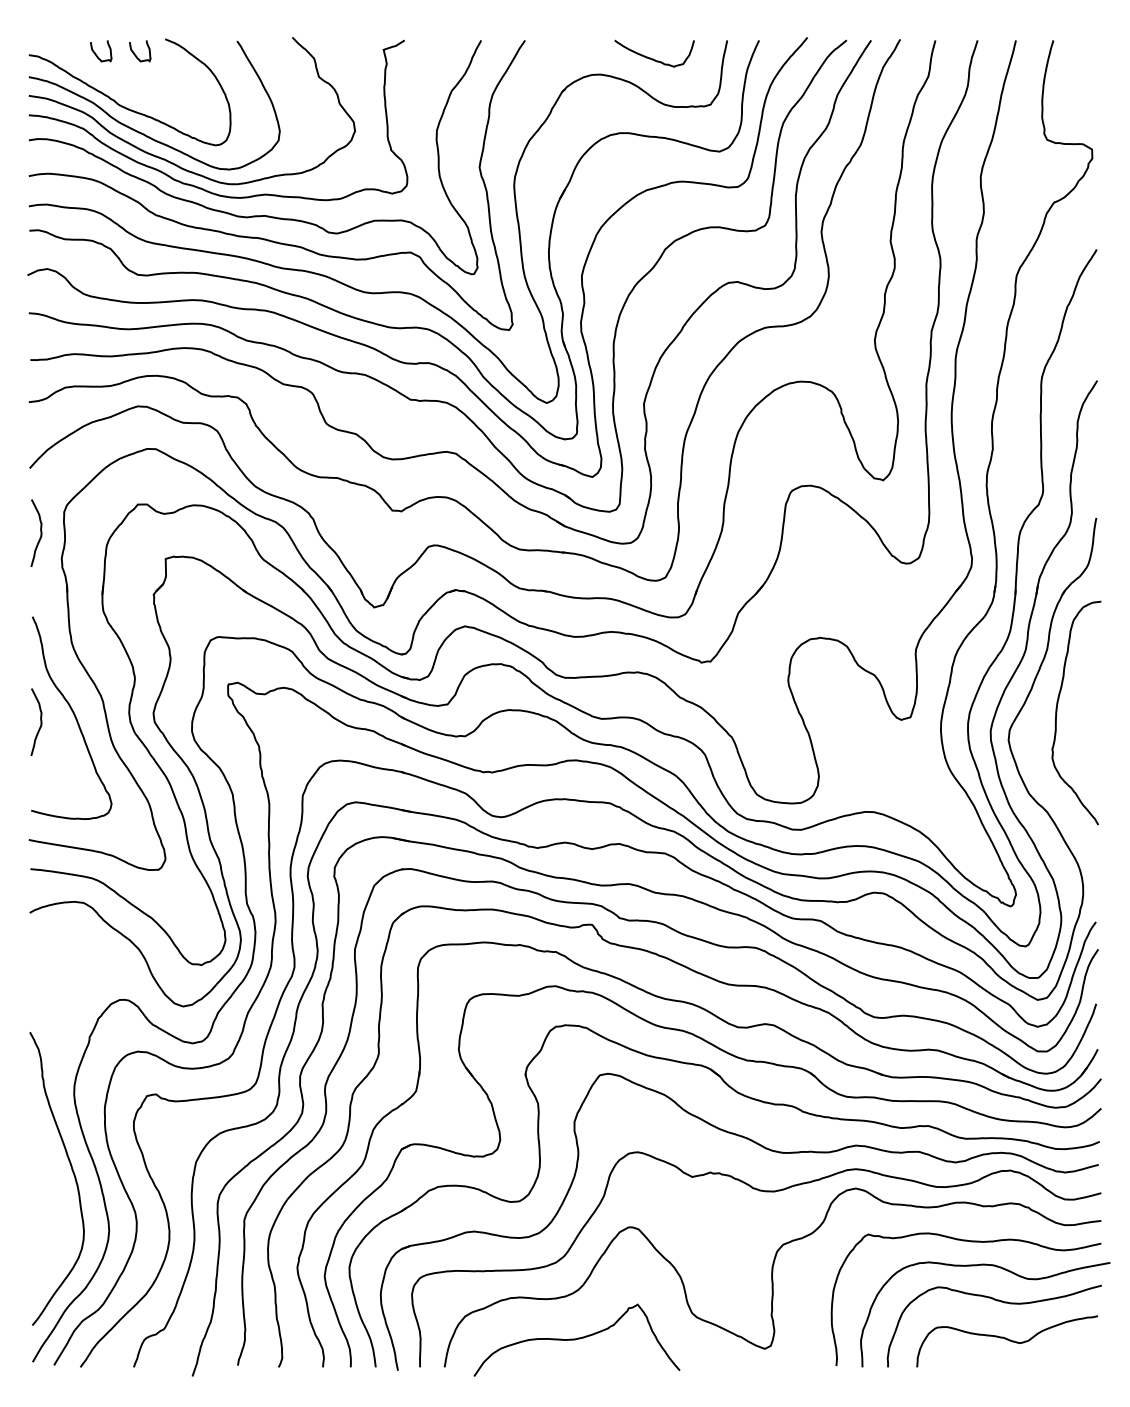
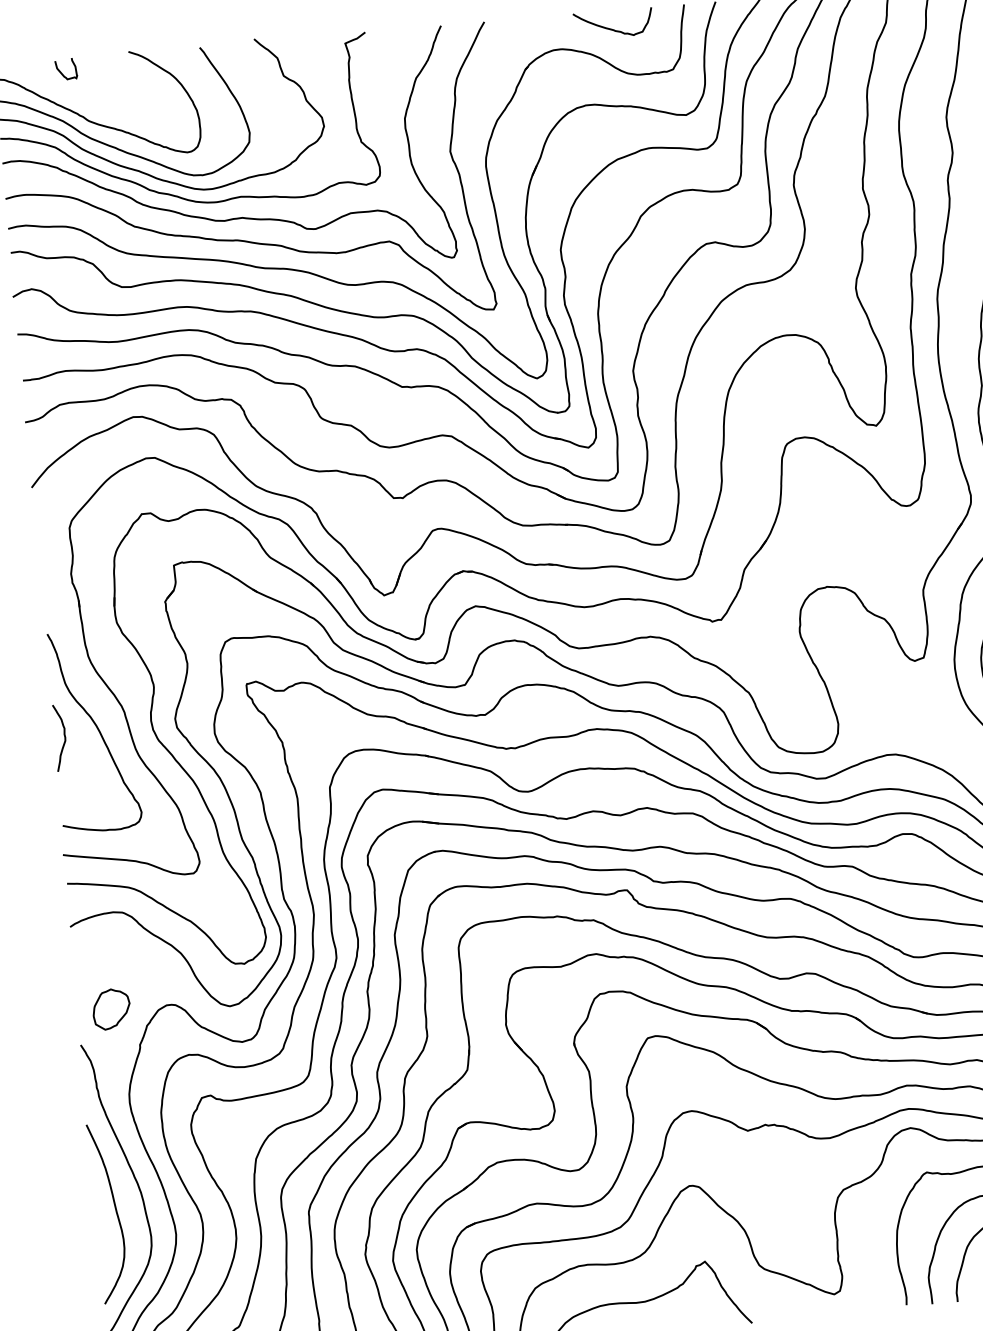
curve: (135, 53) -> (100, 68), removed
curve: (40, 532) -> (47, 550), removed
part: (63, 998) -> (110, 1008), added
curve: (50, 1203) -> (115, 1212), added

